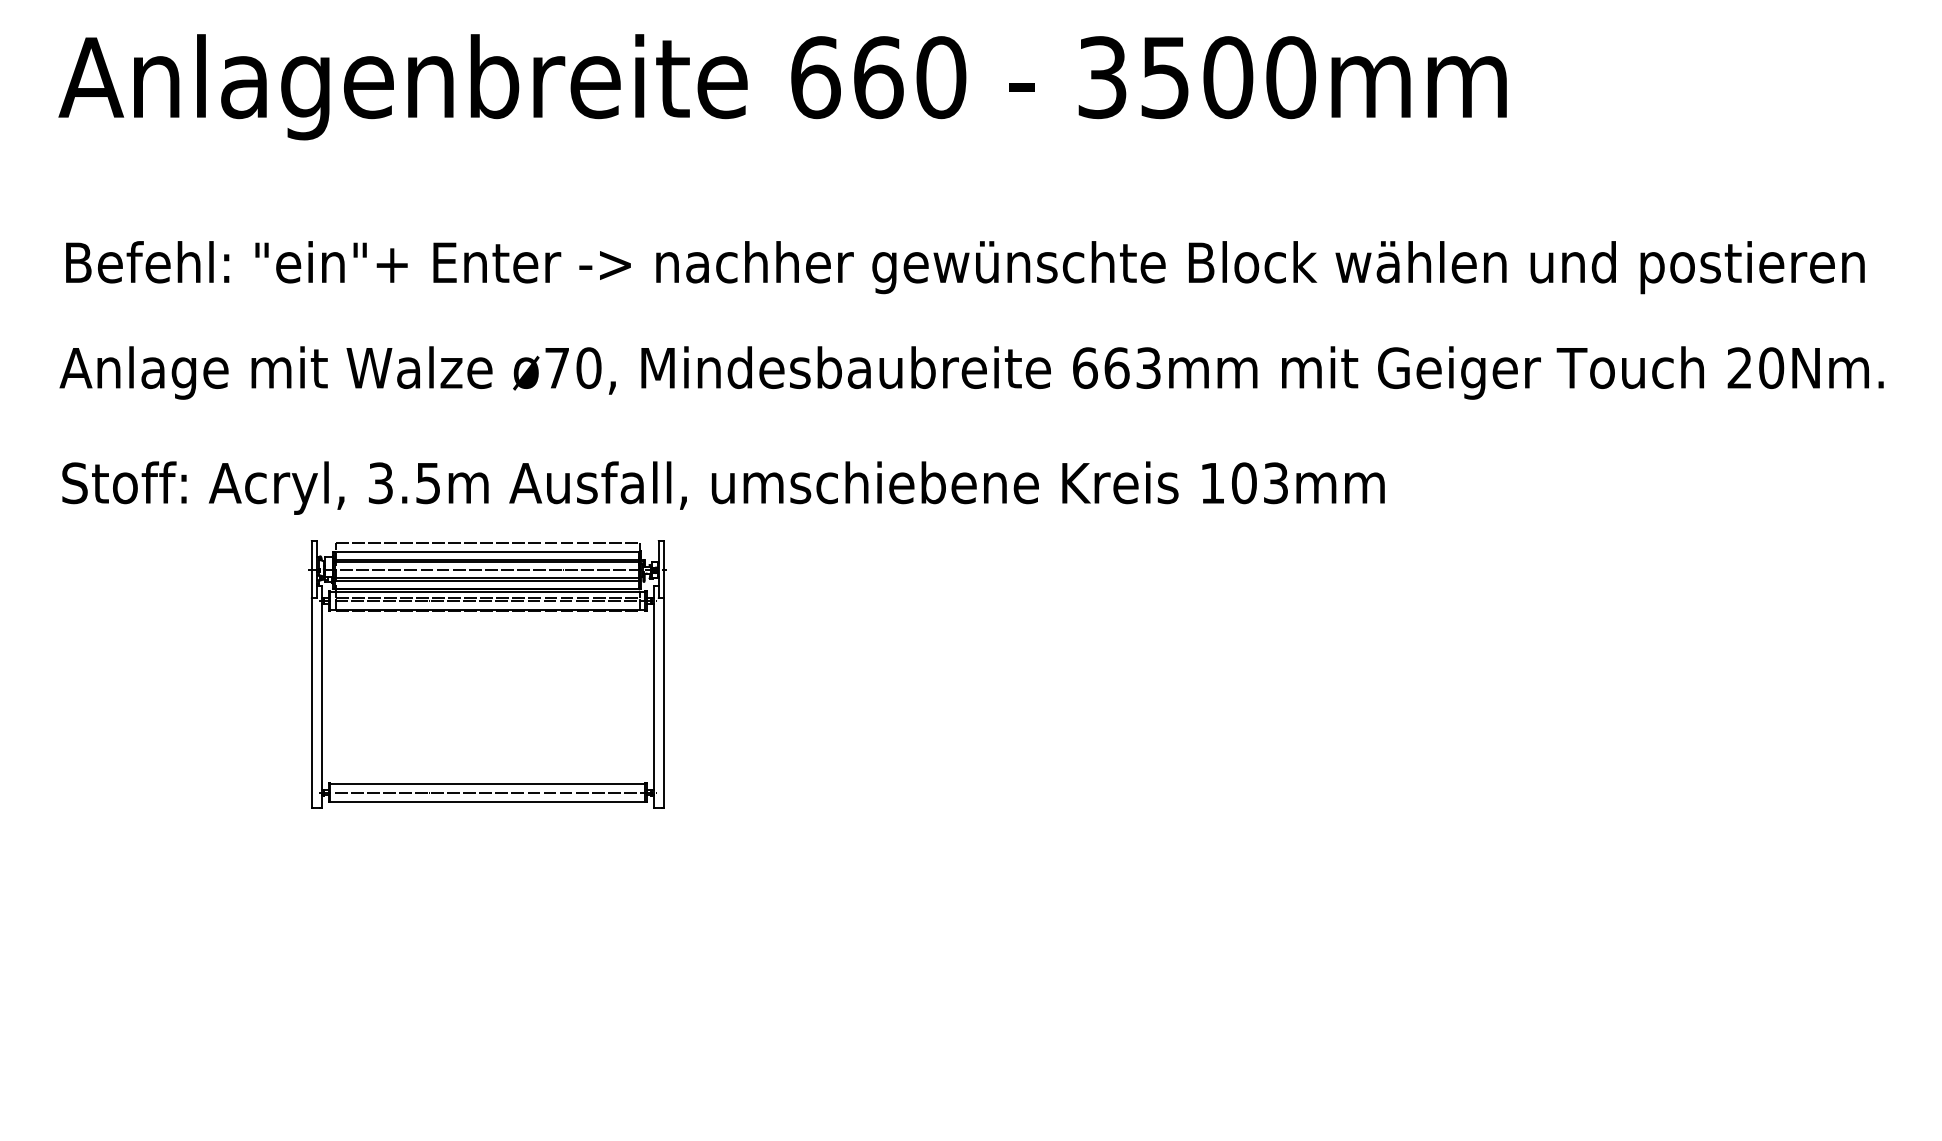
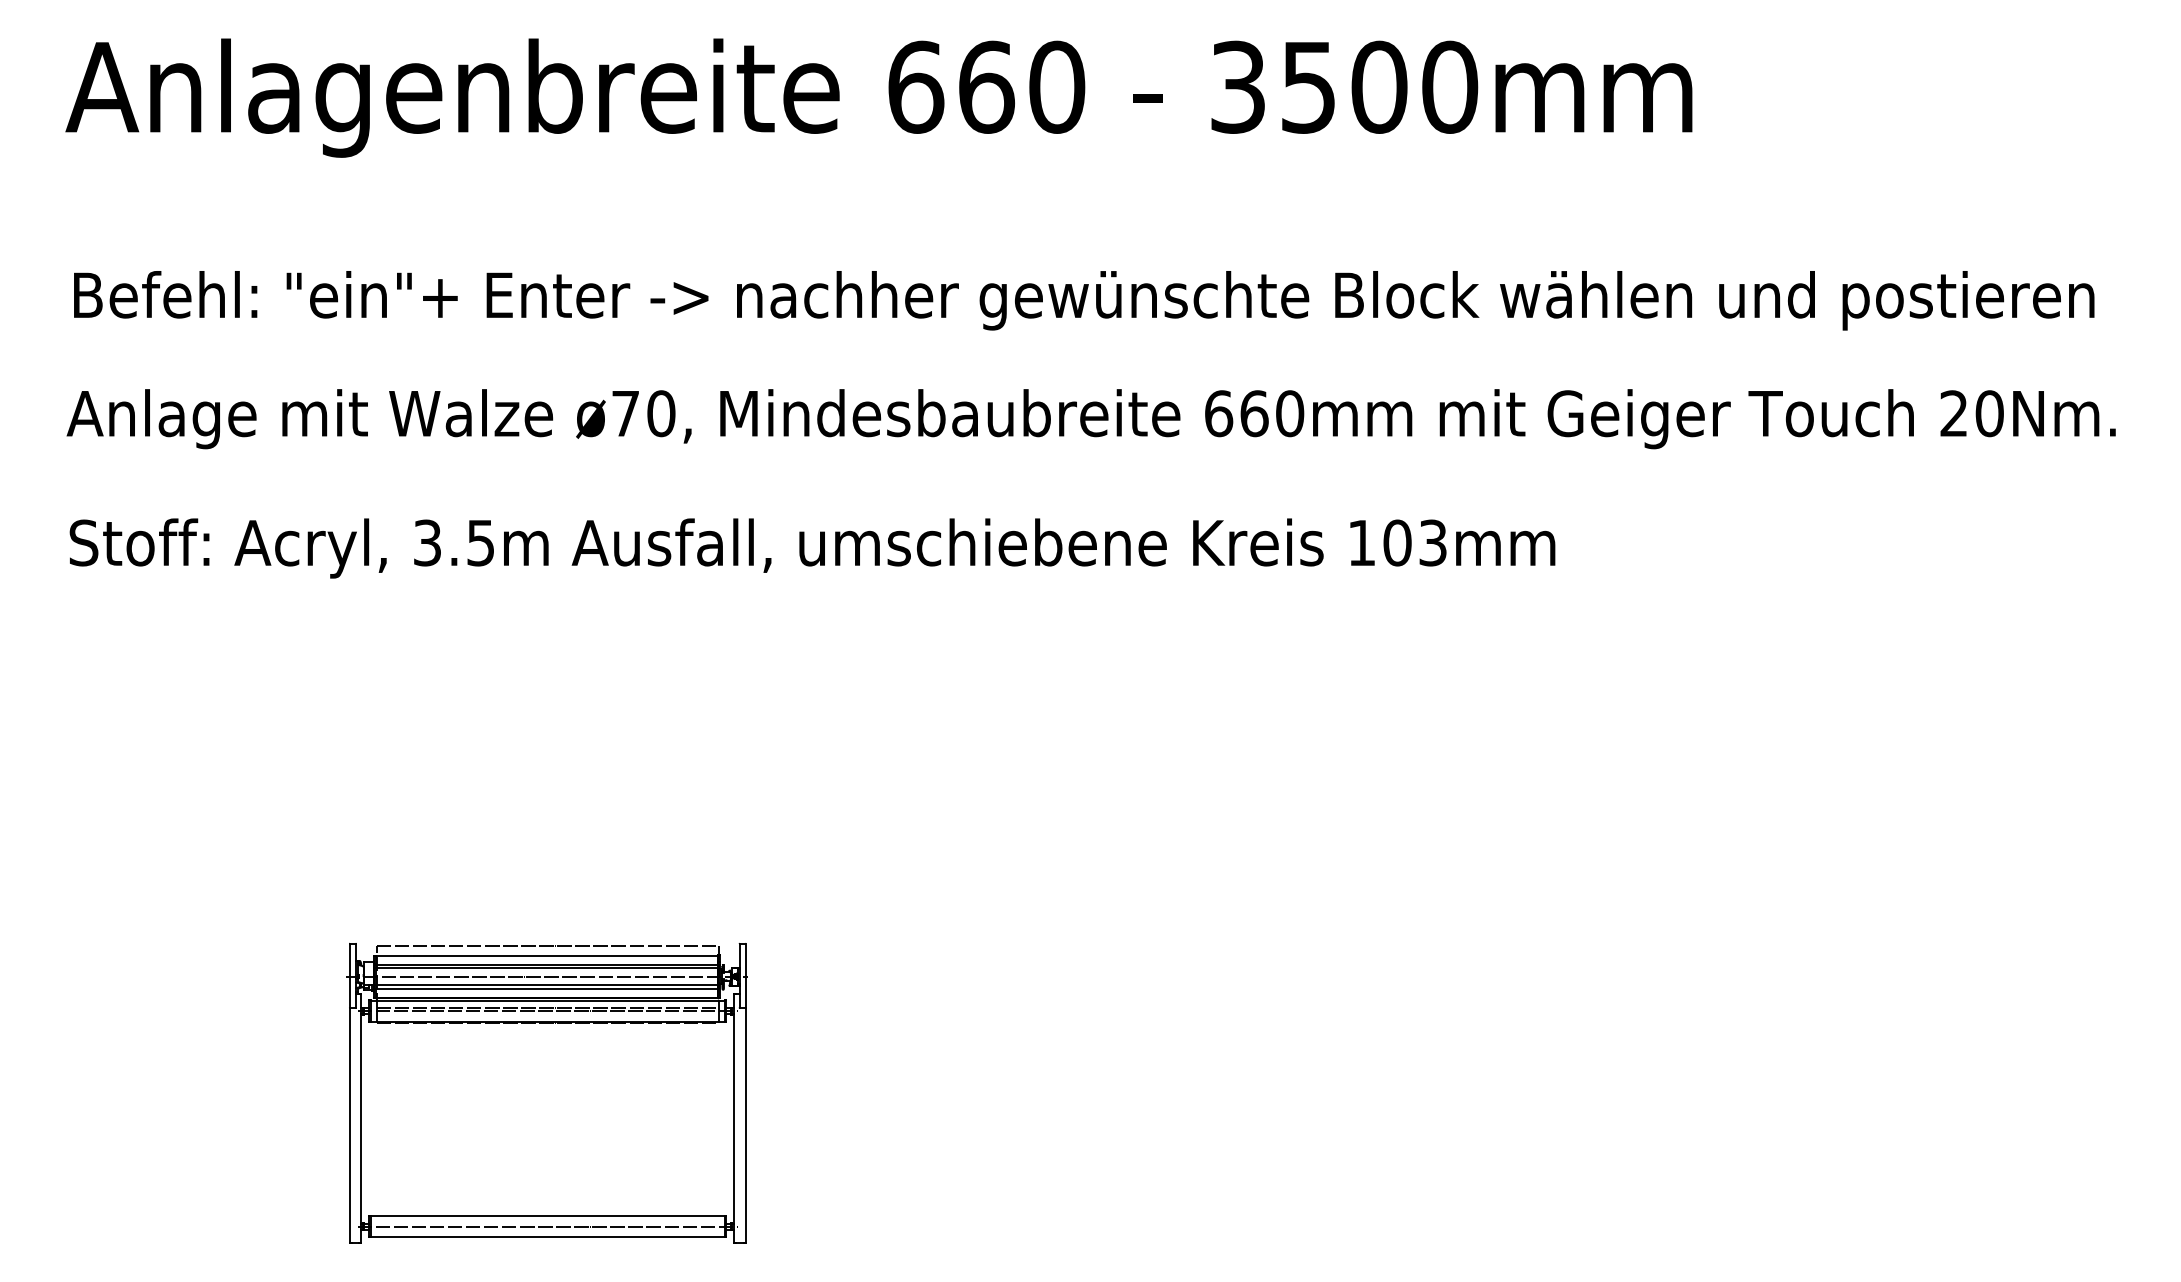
text: (1148, 368) -> (1289, 414), 663mm -> 660mm
part: (487, 674) -> (547, 1093), moved

